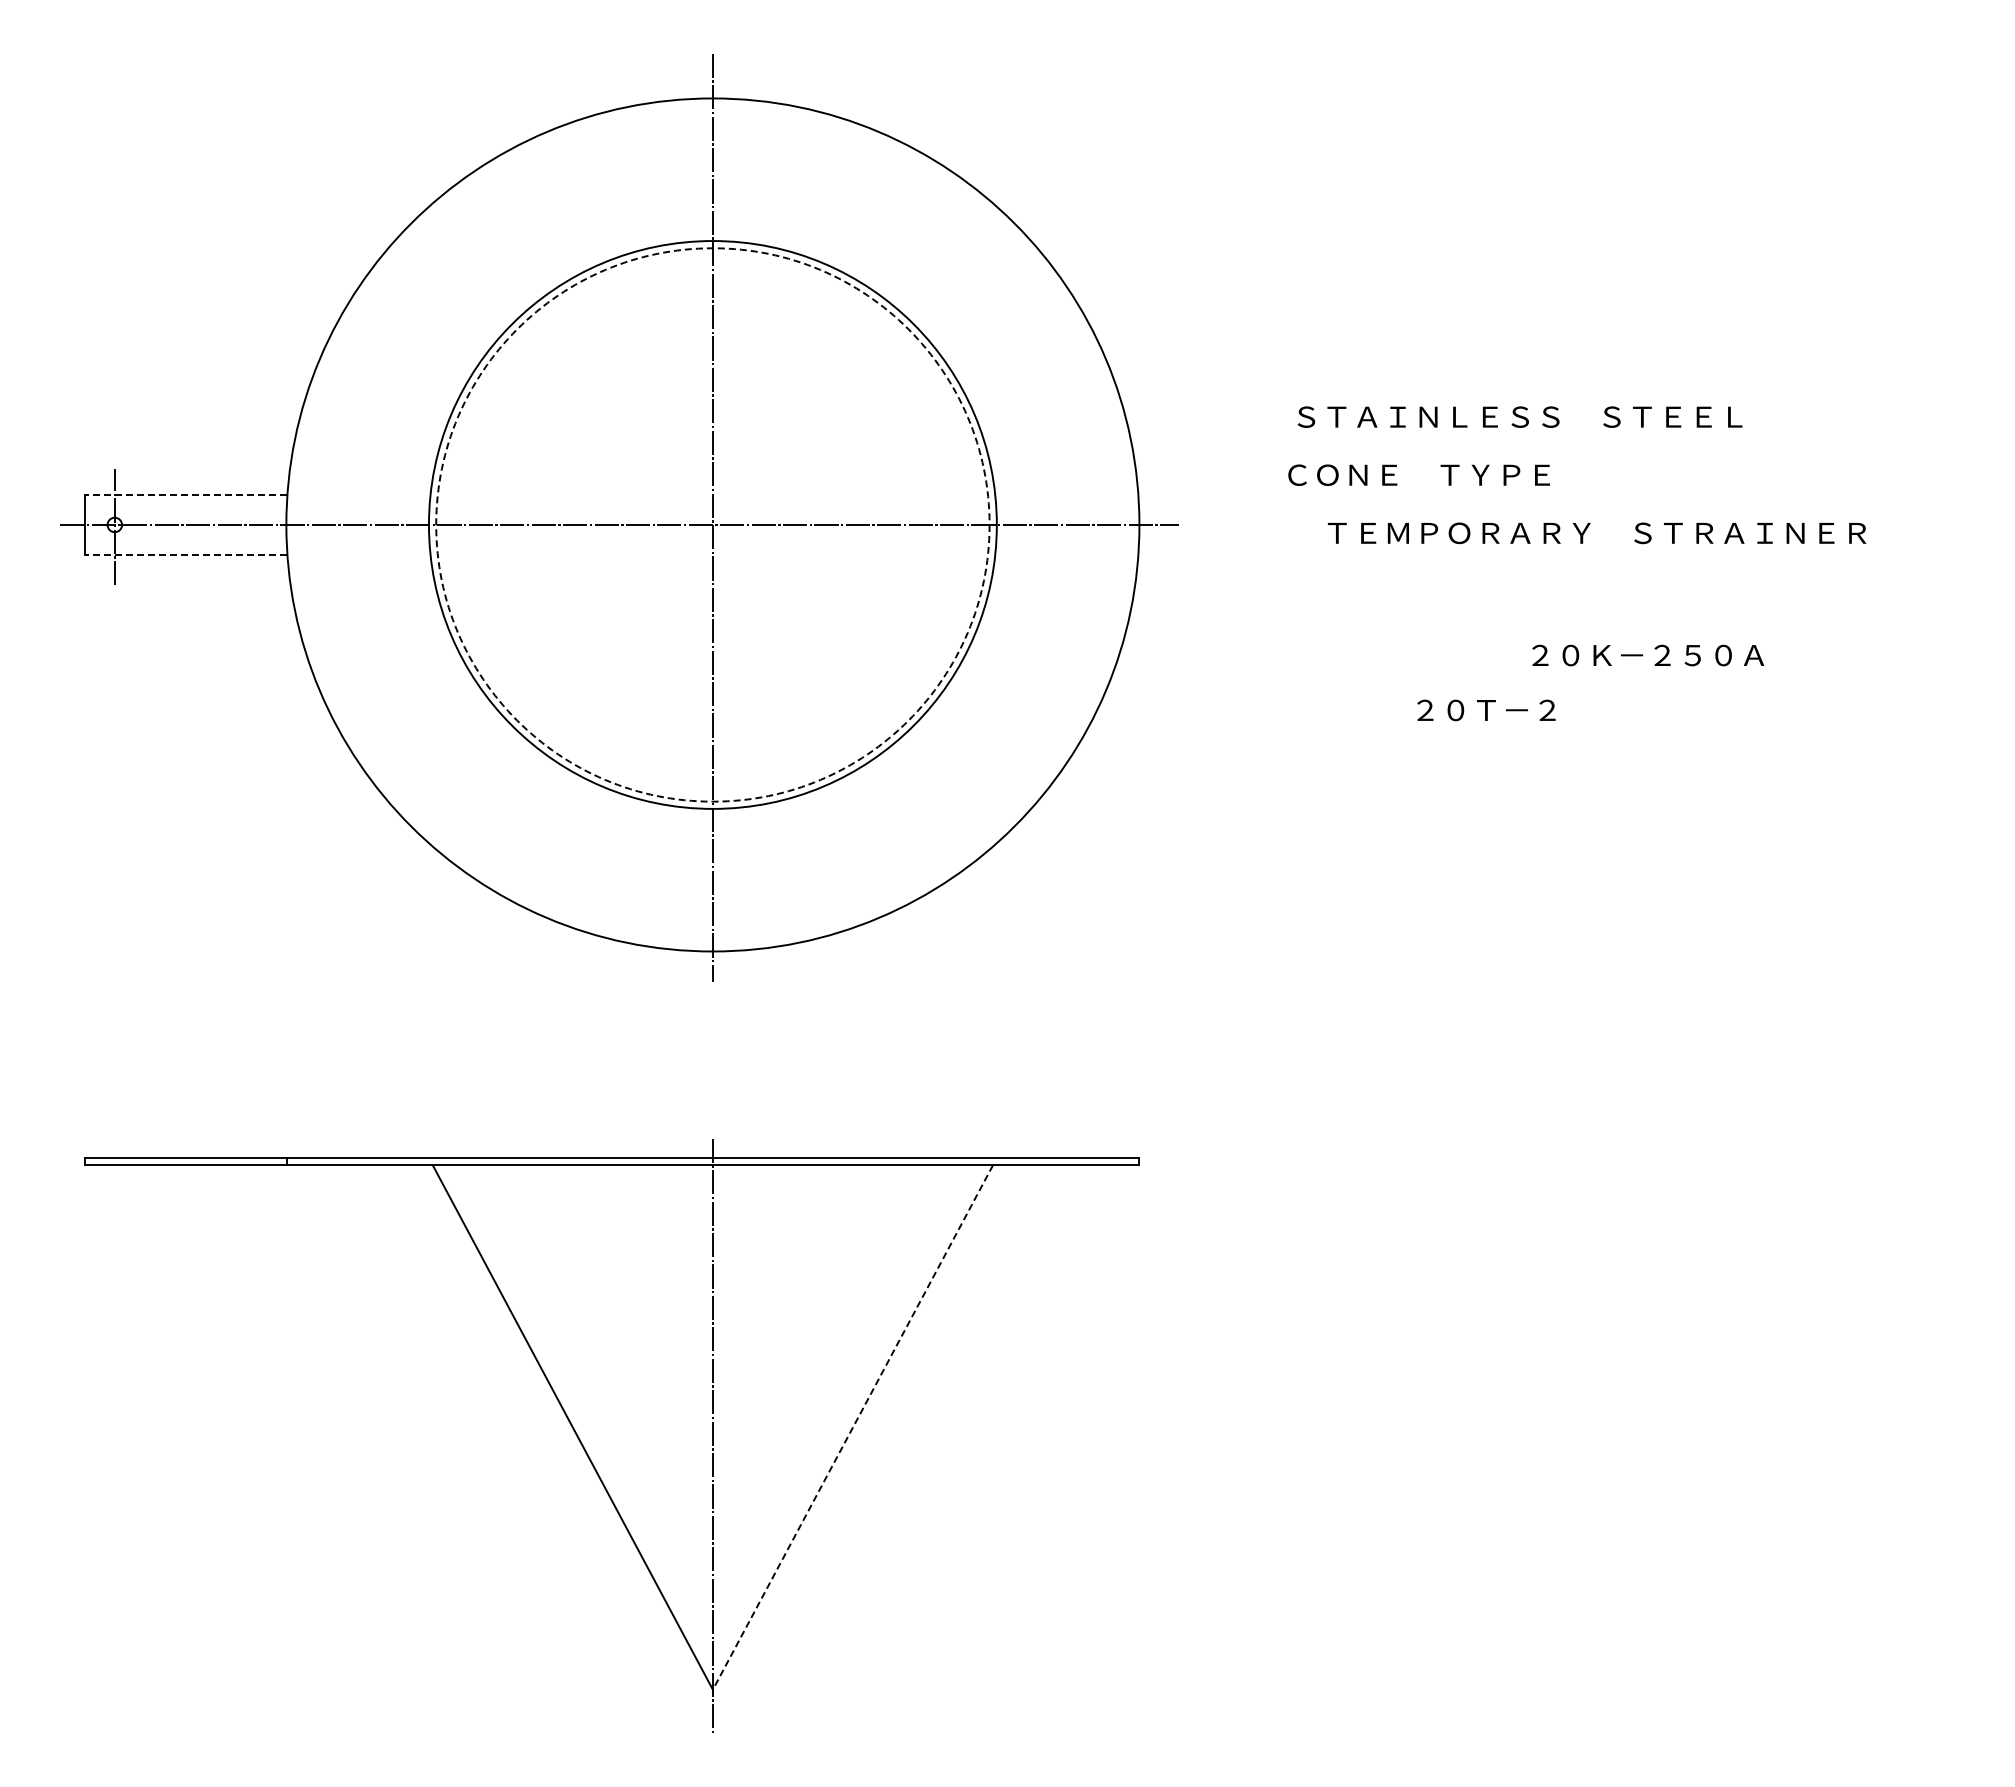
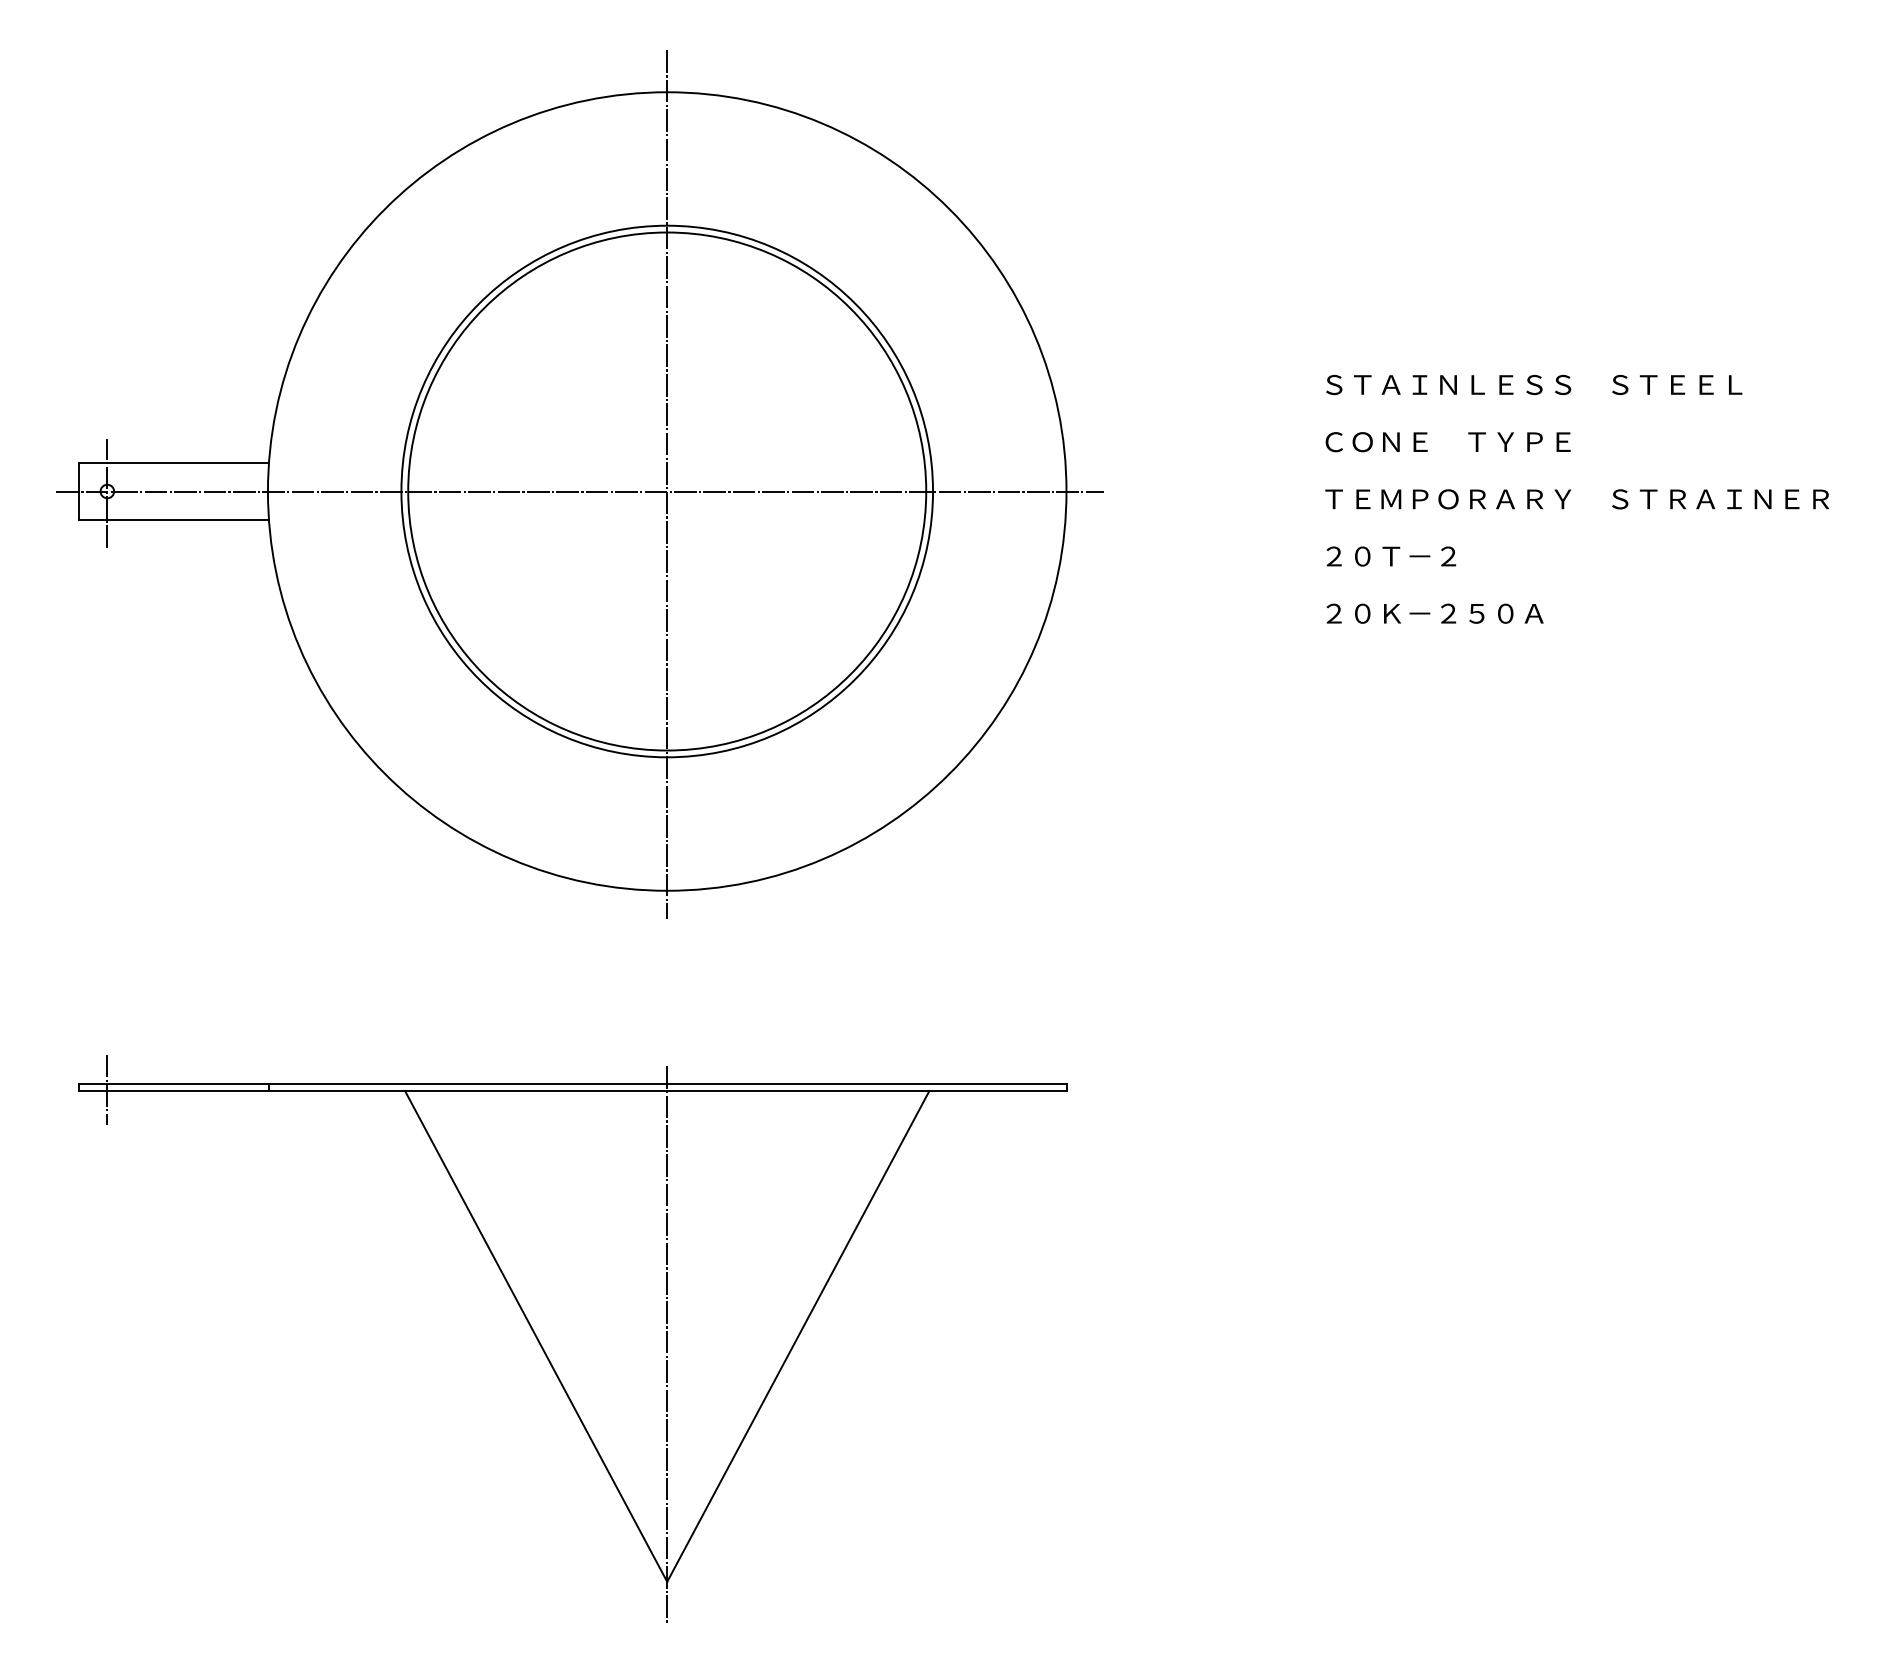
text: (1519, 416) -> (1533, 384), moved
text: (1418, 474) -> (1447, 441), moved
line: (185, 494) -> (173, 462), dashed -> solid
circle: (712, 524) -> (666, 491), dashed -> solid
text: (1597, 533) -> (1577, 499), moved
line: (185, 555) -> (173, 520), dashed -> solid
text: (1648, 655) -> (1435, 613), moved
text: (1486, 710) -> (1391, 556), moved
line: (114, 1163) -> (107, 1089), added
line: (852, 1427) -> (797, 1336), dashed -> solid

